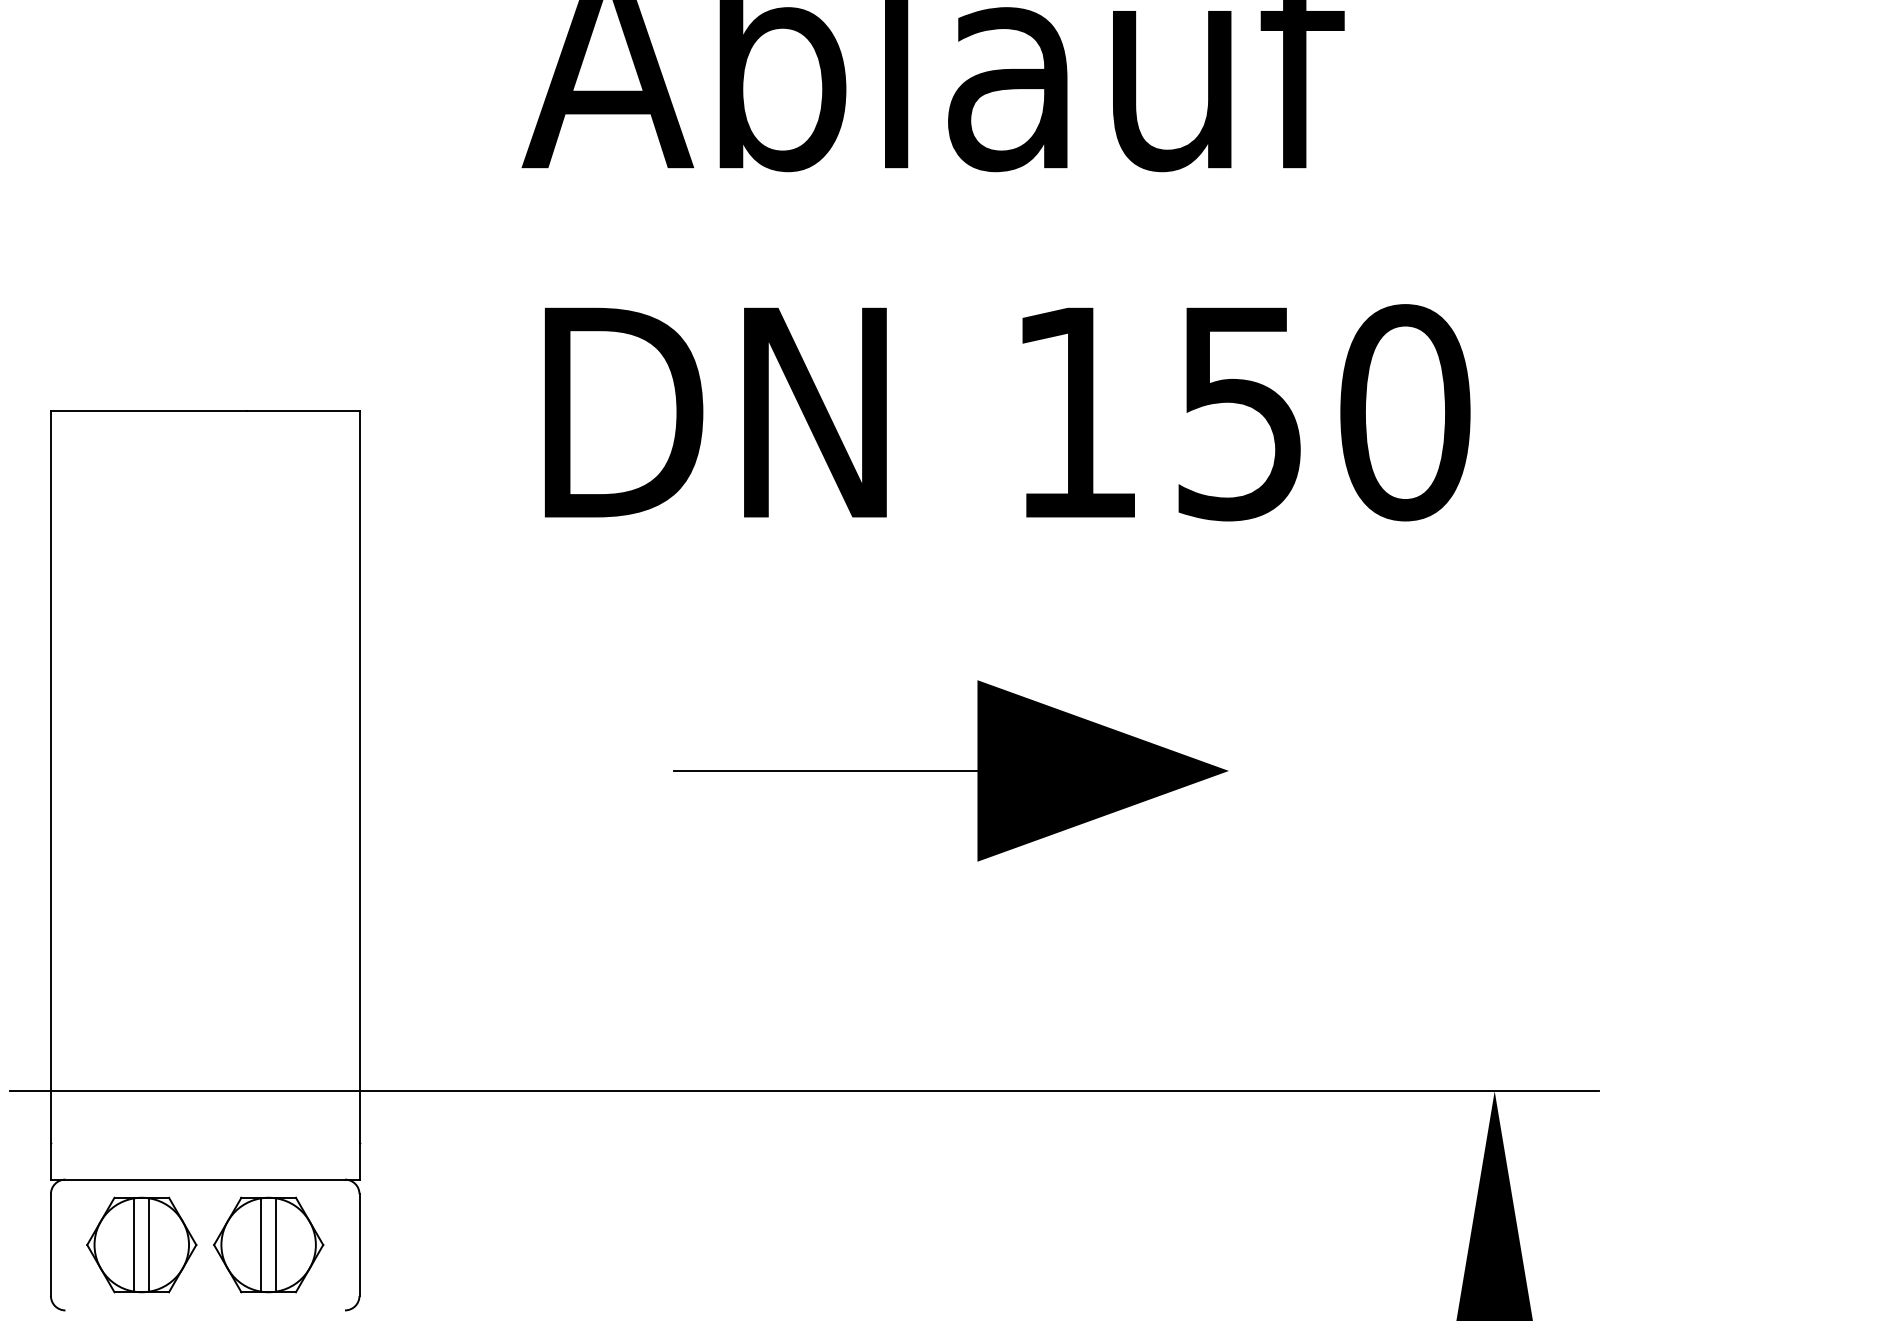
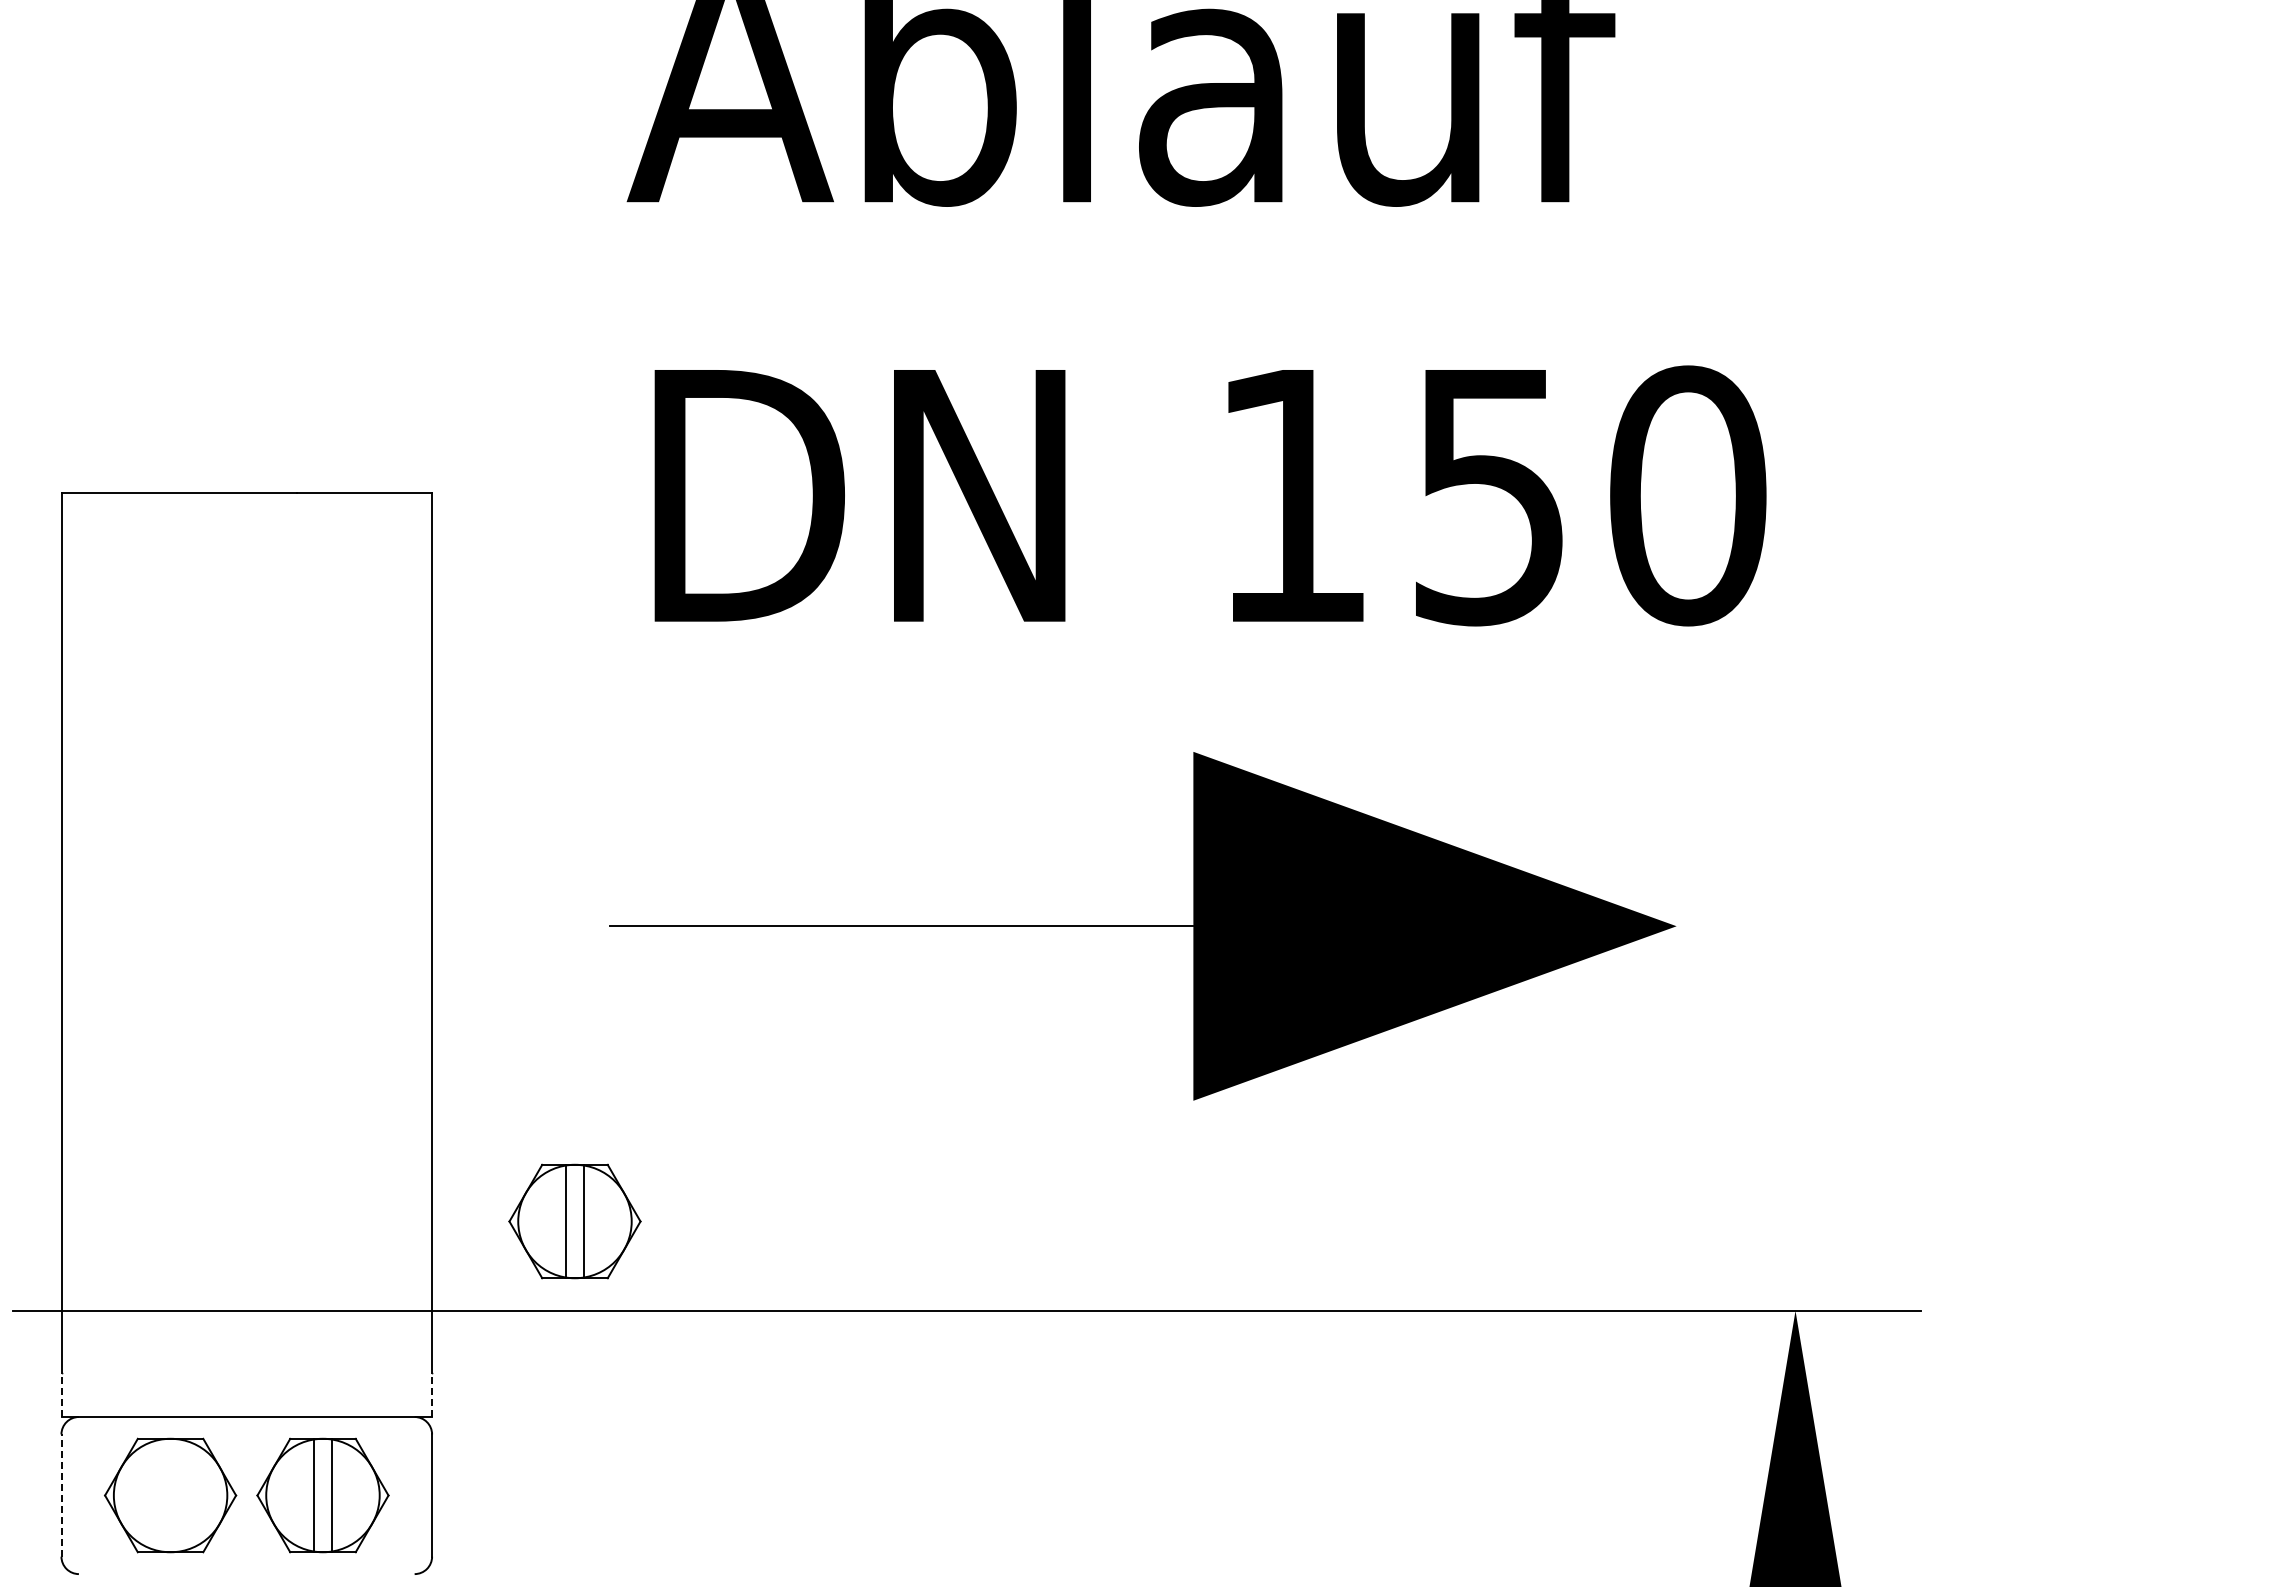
part: (950, 770) -> (1142, 925), size x1.6
part: (478, 1016) -> (574, 1221), added
line: (50, 1161) -> (61, 1395), solid -> dashed
line: (359, 1161) -> (432, 1395), solid -> dashed
line: (50, 1244) -> (61, 1495), solid -> dashed
line: (134, 1244) -> (161, 1495), removed
line: (149, 1244) -> (179, 1495), removed

